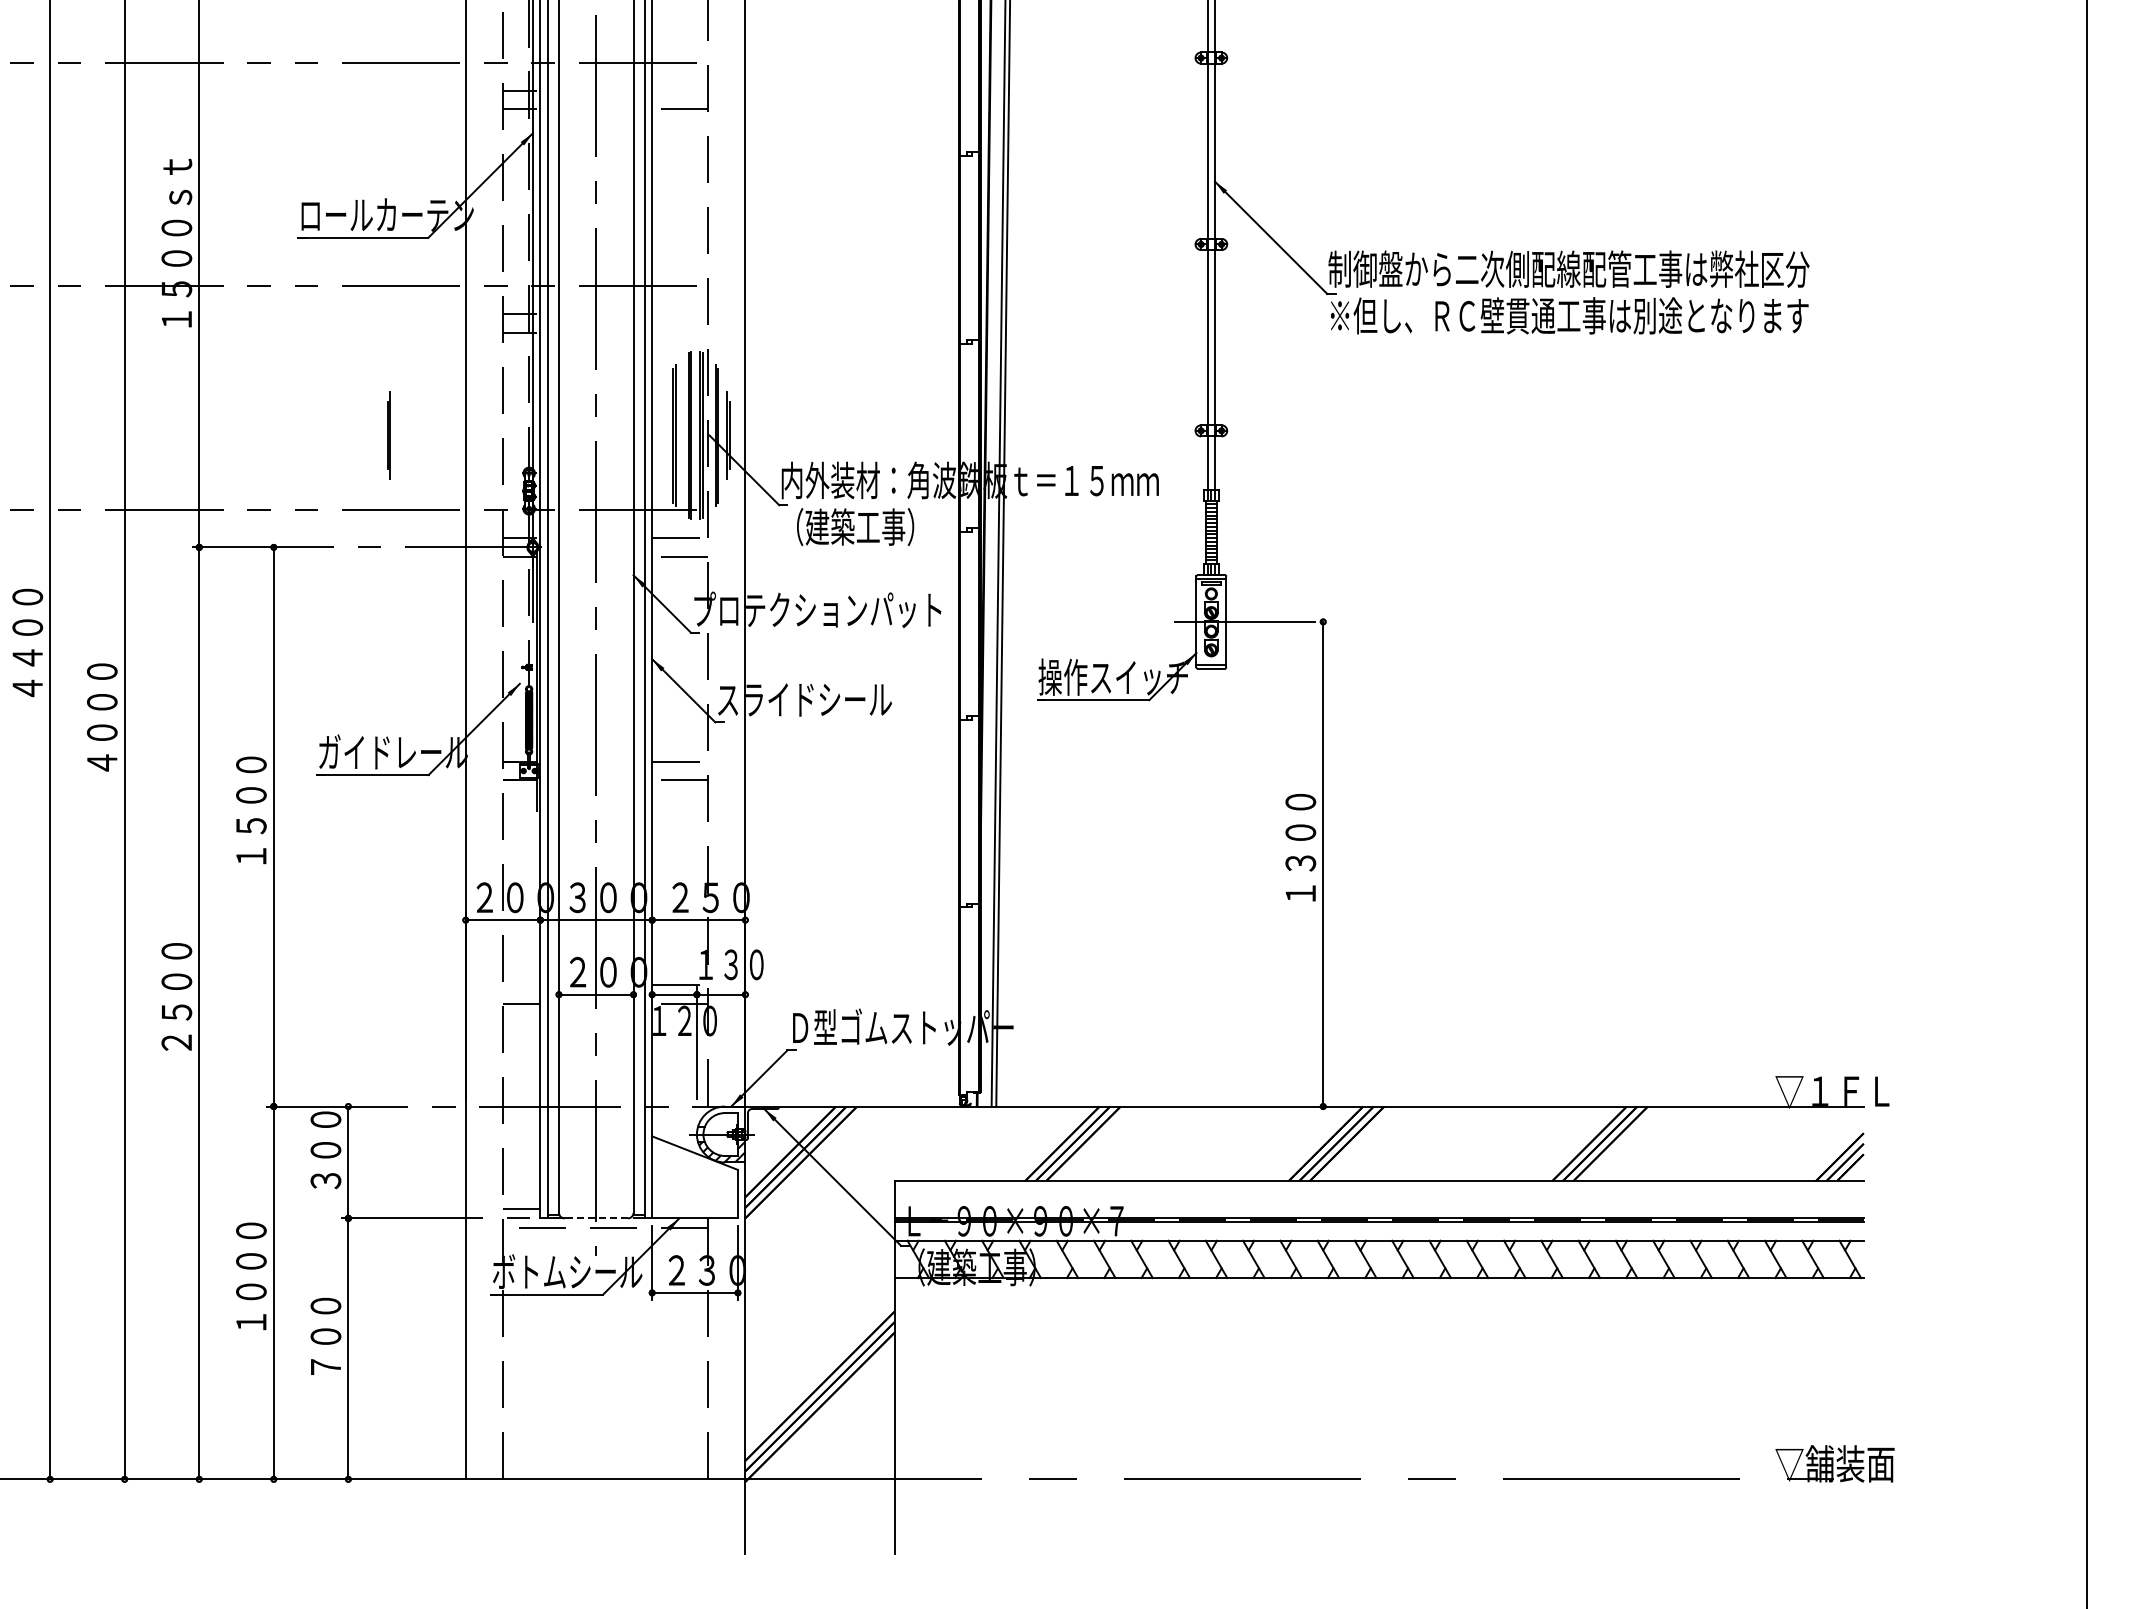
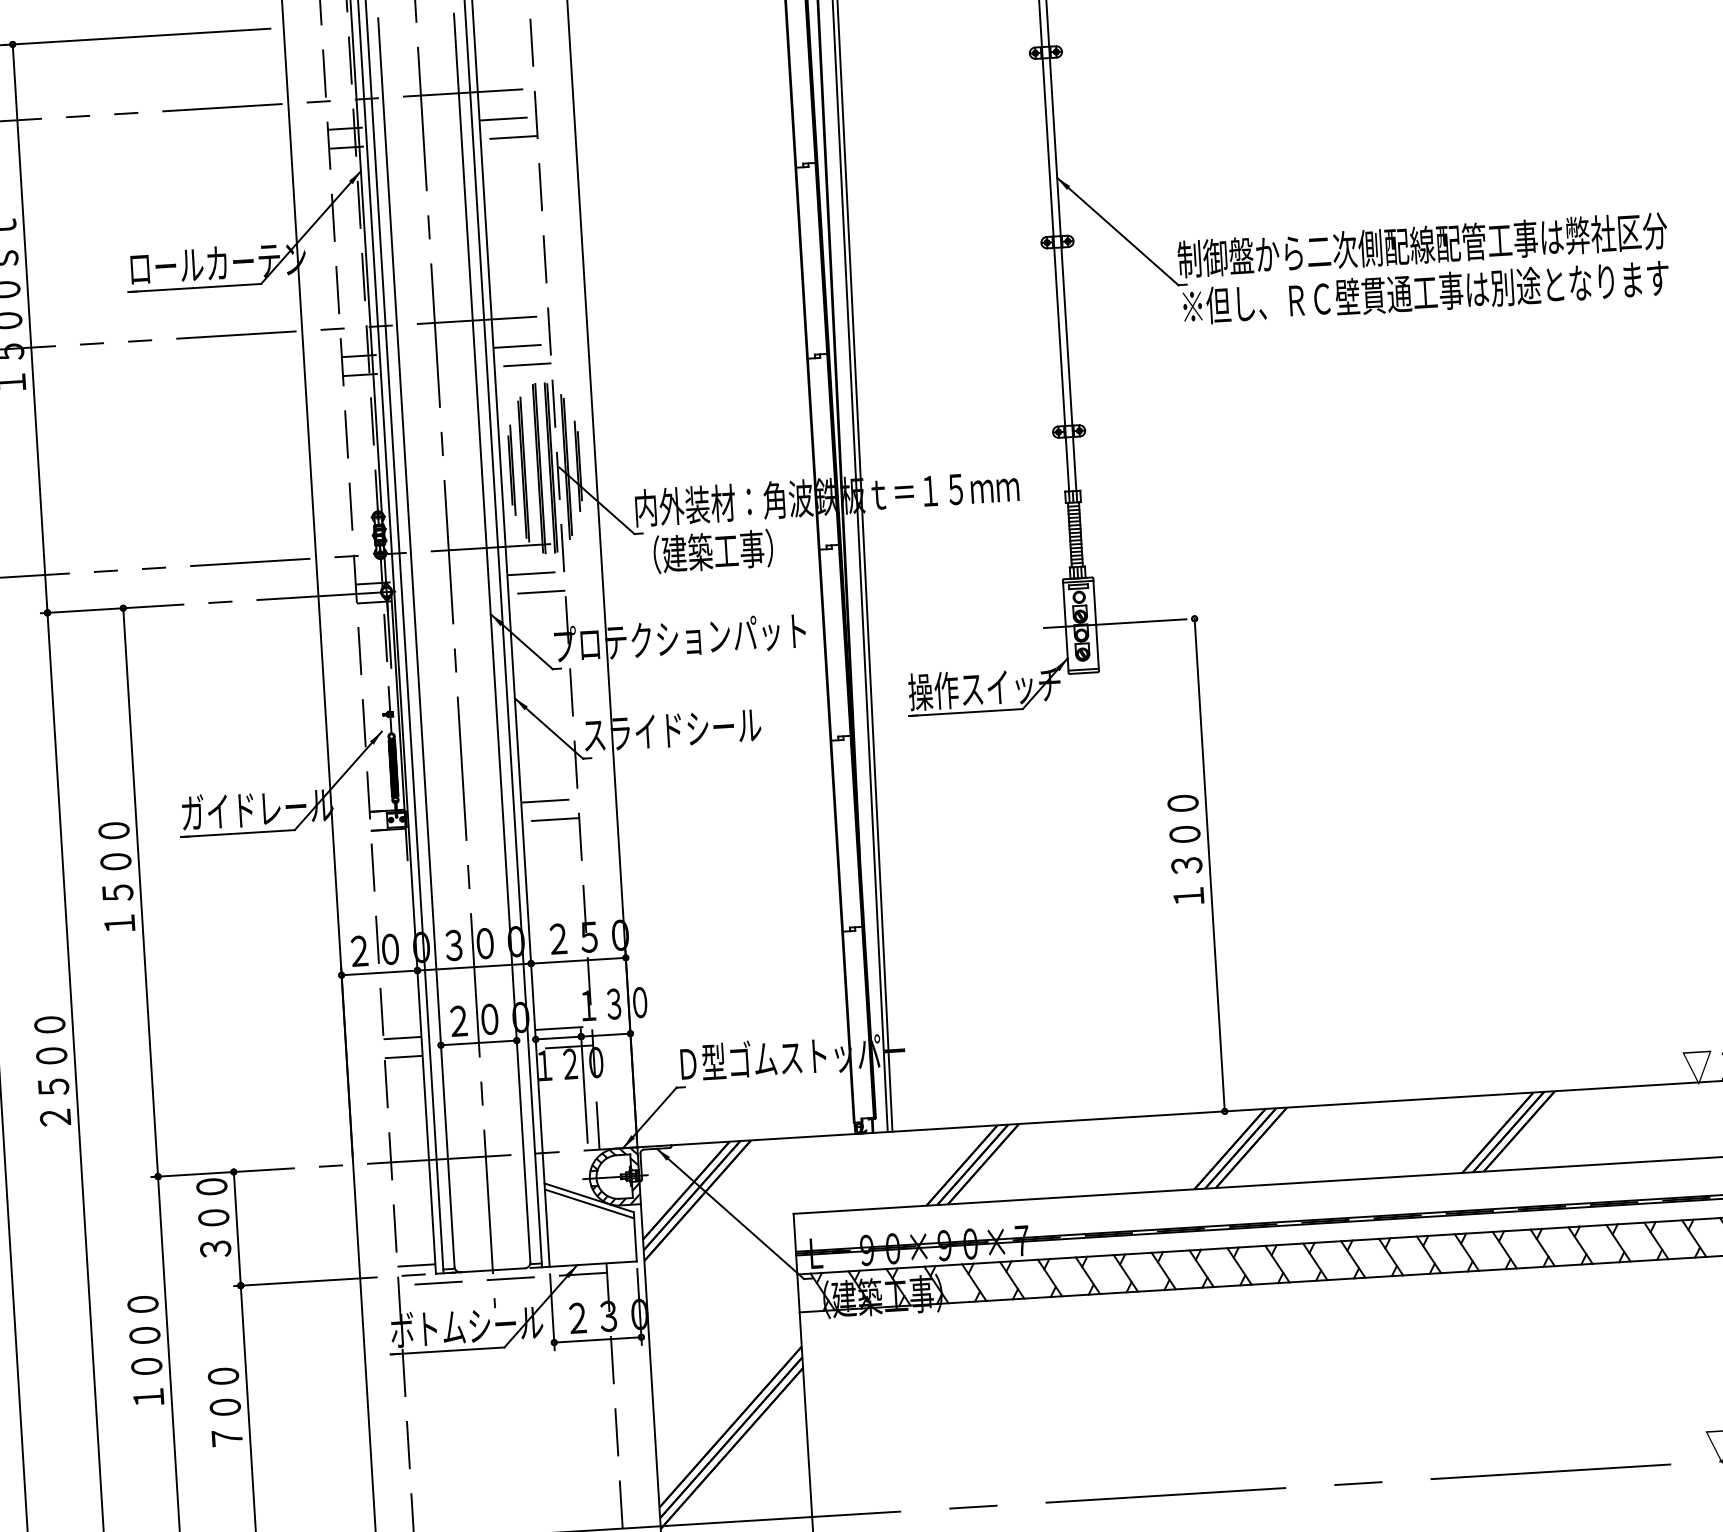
line: (680, 90) -> (508, 118), added
line: (680, 314) -> (522, 346), added
line: (684, 332) -> (527, 364), added
line: (388, 435) -> (511, 470), moved
line: (521, 985) -> (402, 1038), added
hatch: (722, 1117) -> (614, 1159), added
line: (694, 1158) -> (588, 1203), added
line: (596, 1218) -> (493, 1270), dashed -> solid

